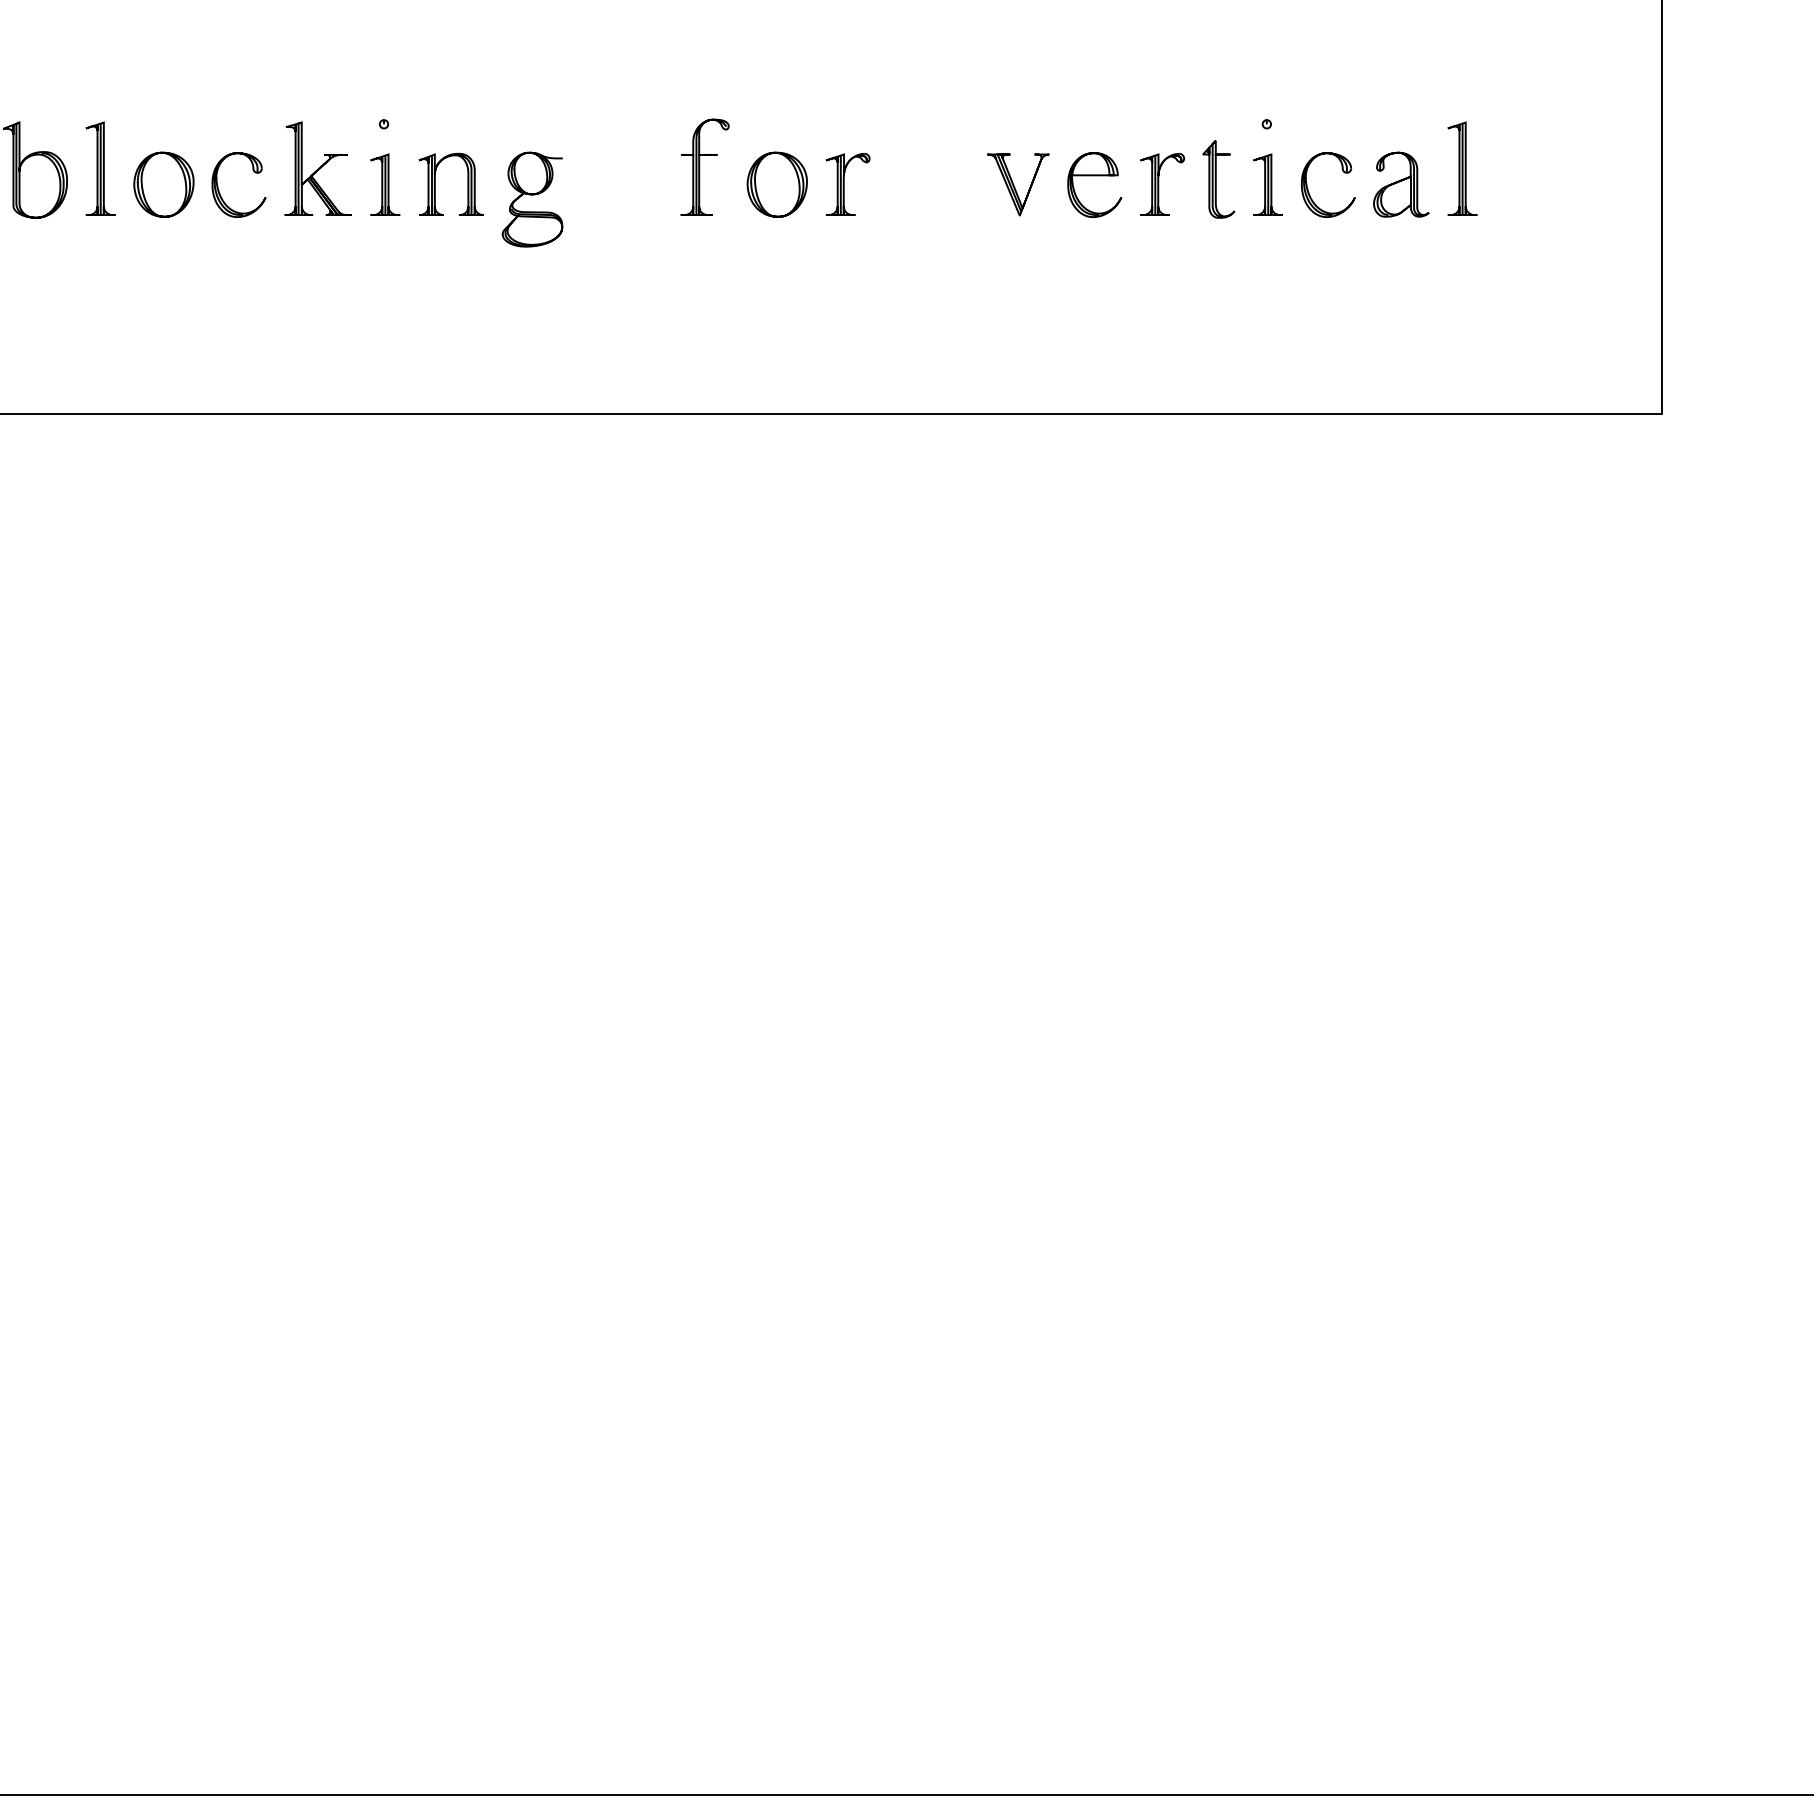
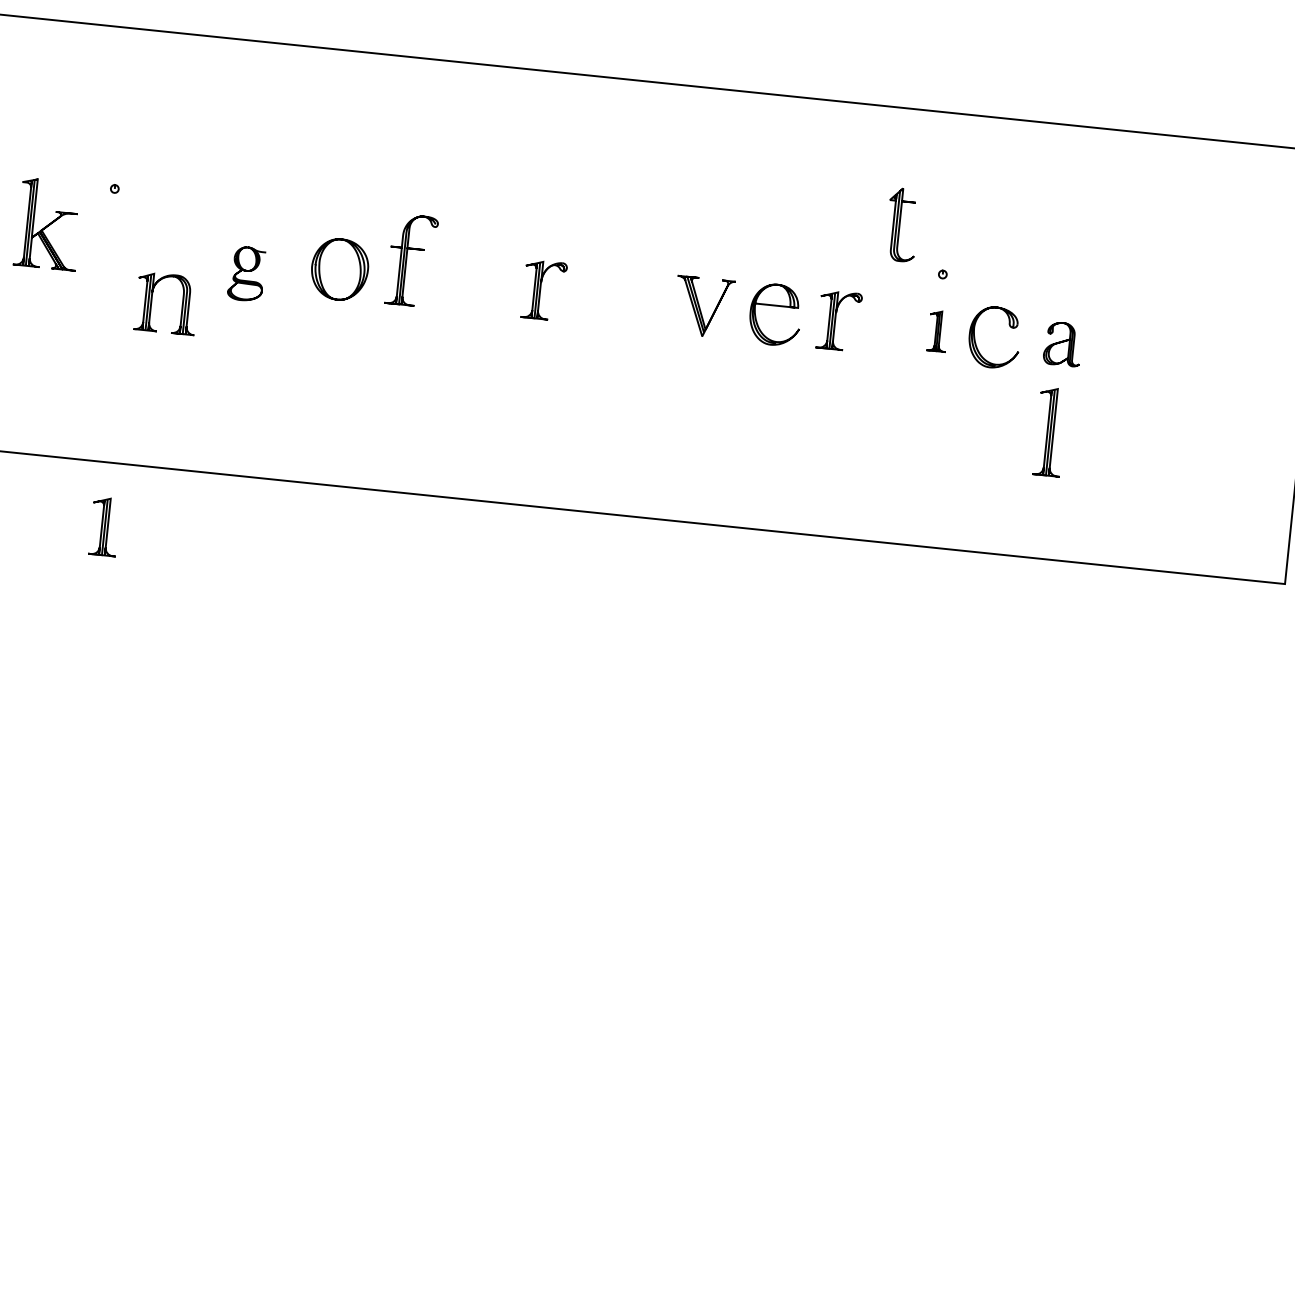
part: (1462, 168) -> (1050, 431), moved
curve: (1216, 179) -> (900, 224), moved
part: (435, 183) -> (152, 301), moved
part: (385, 184) -> (105, 526), moved
curve: (756, 184) -> (320, 267), moved
part: (1267, 184) -> (937, 331), size x0.7
part: (1401, 184) -> (1063, 344), size x0.7
part: (532, 199) -> (246, 273), size x0.6

